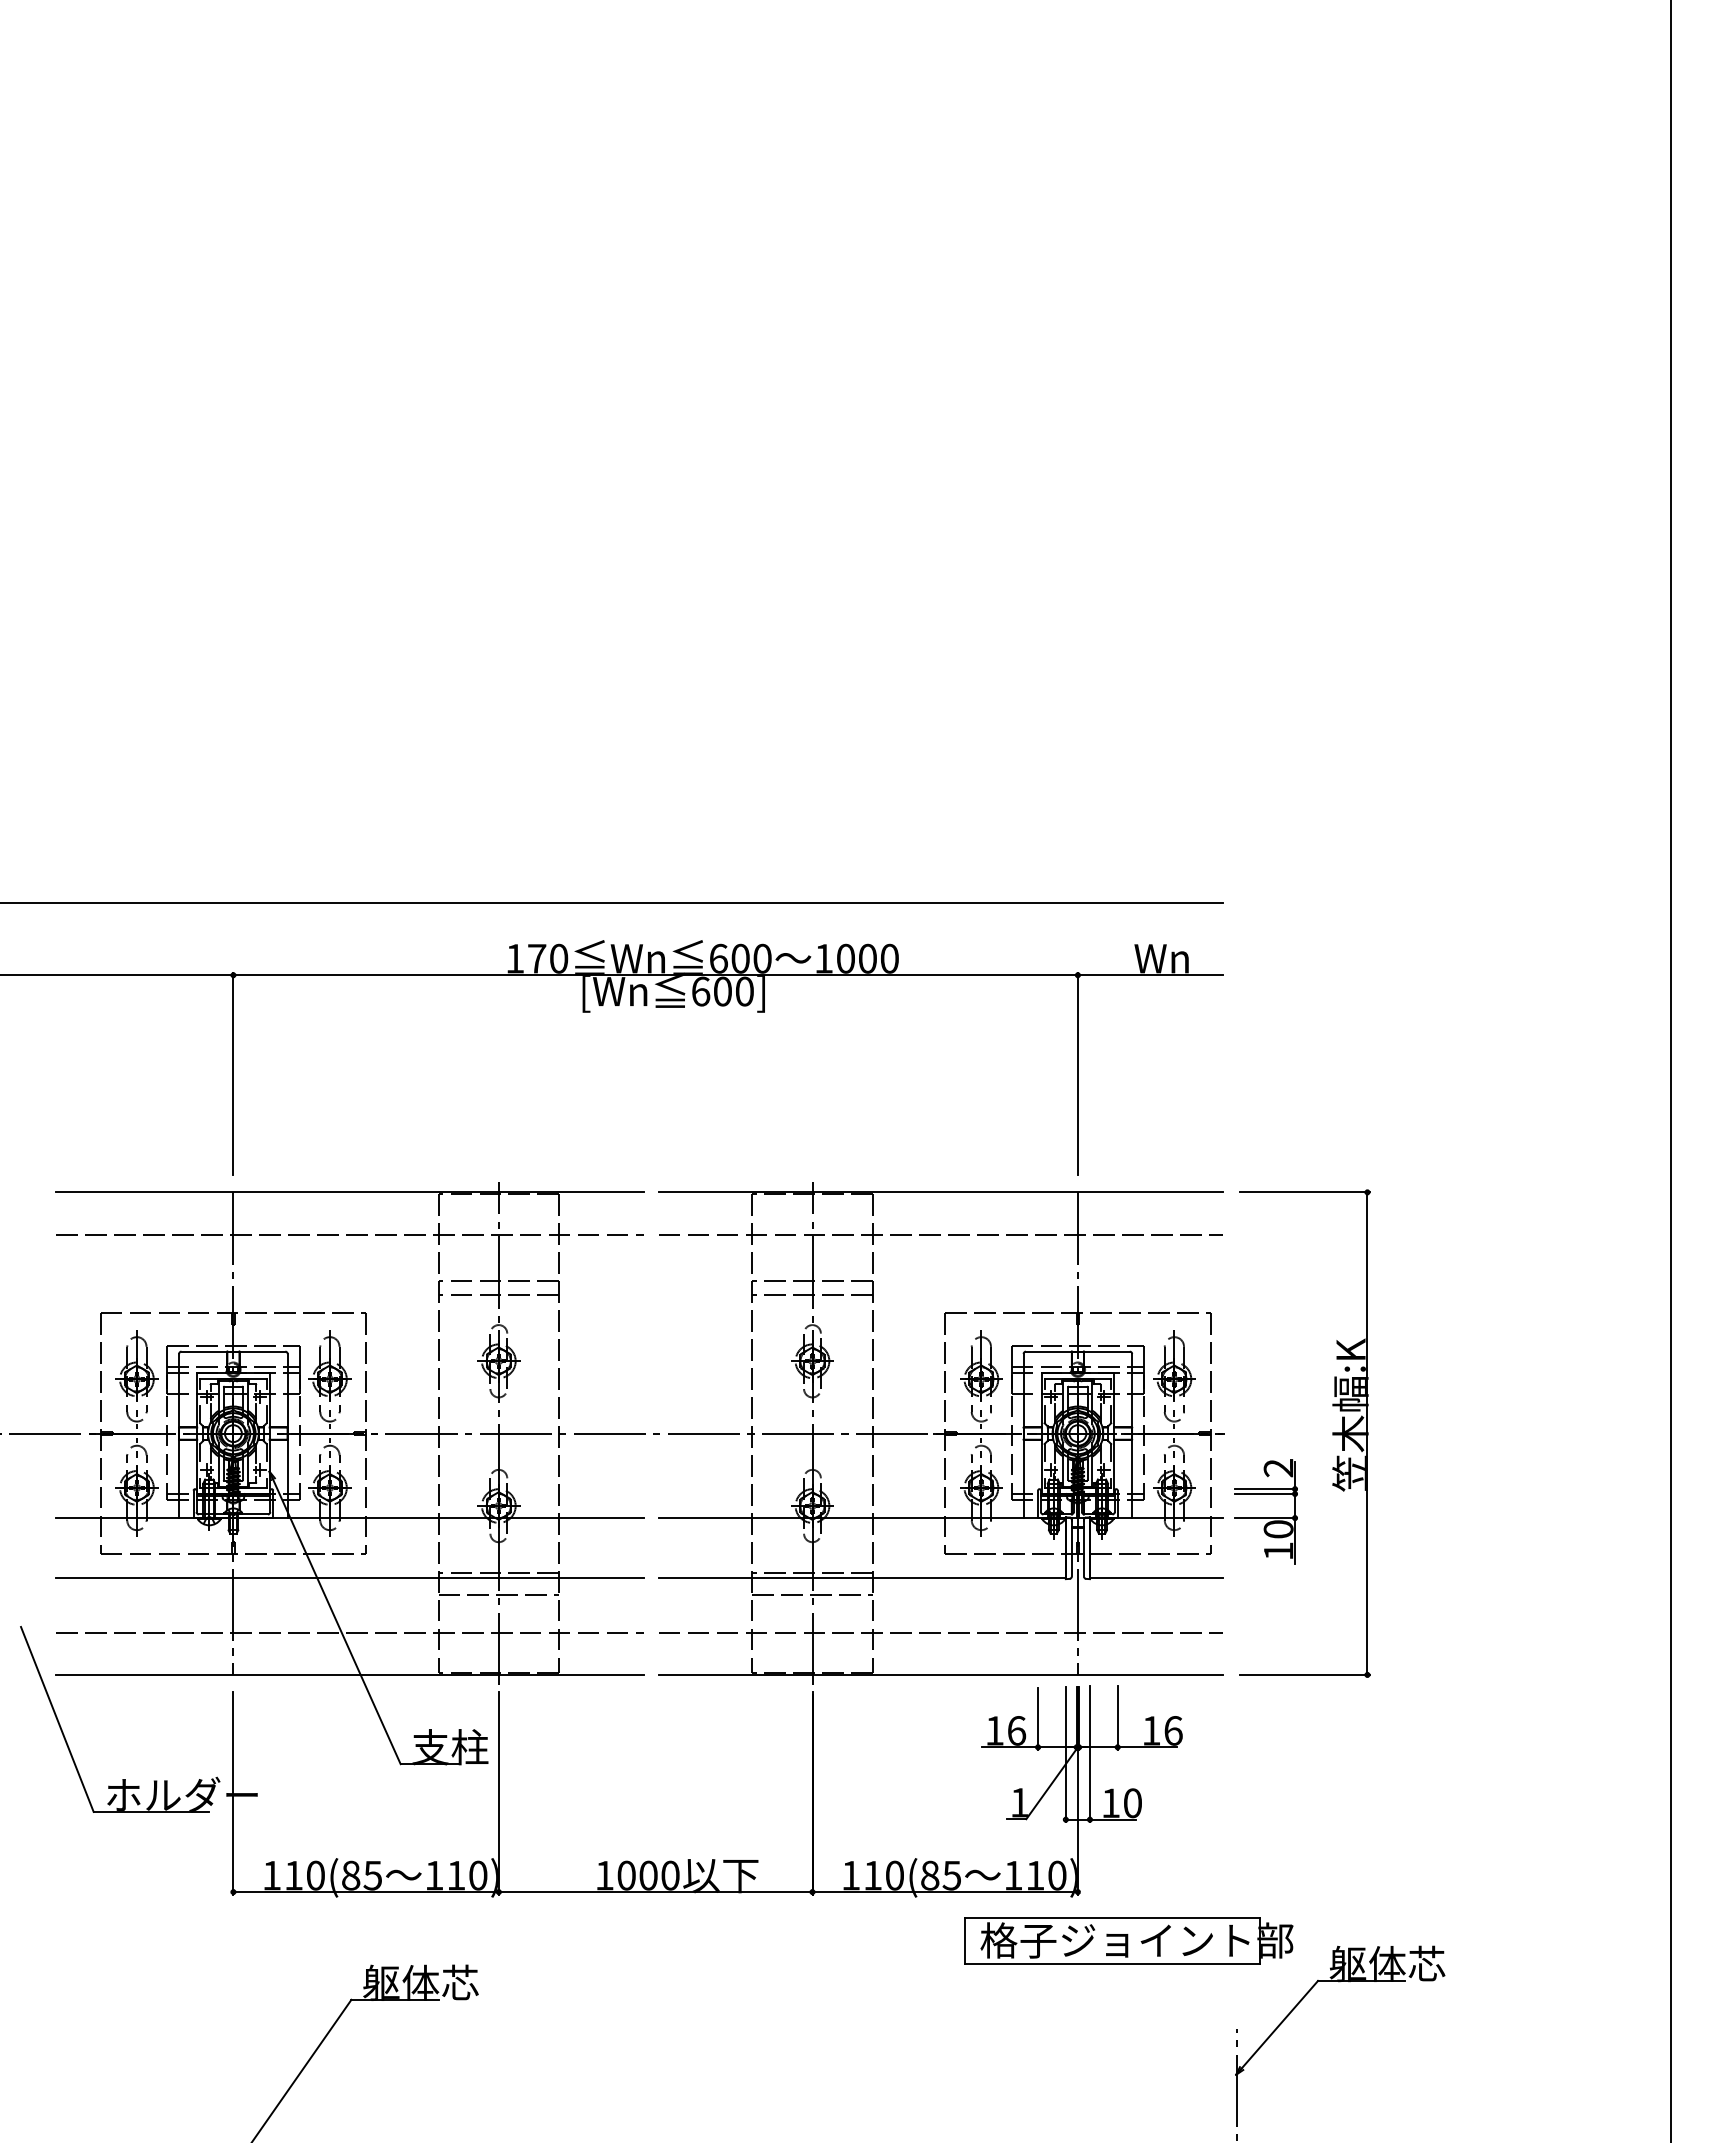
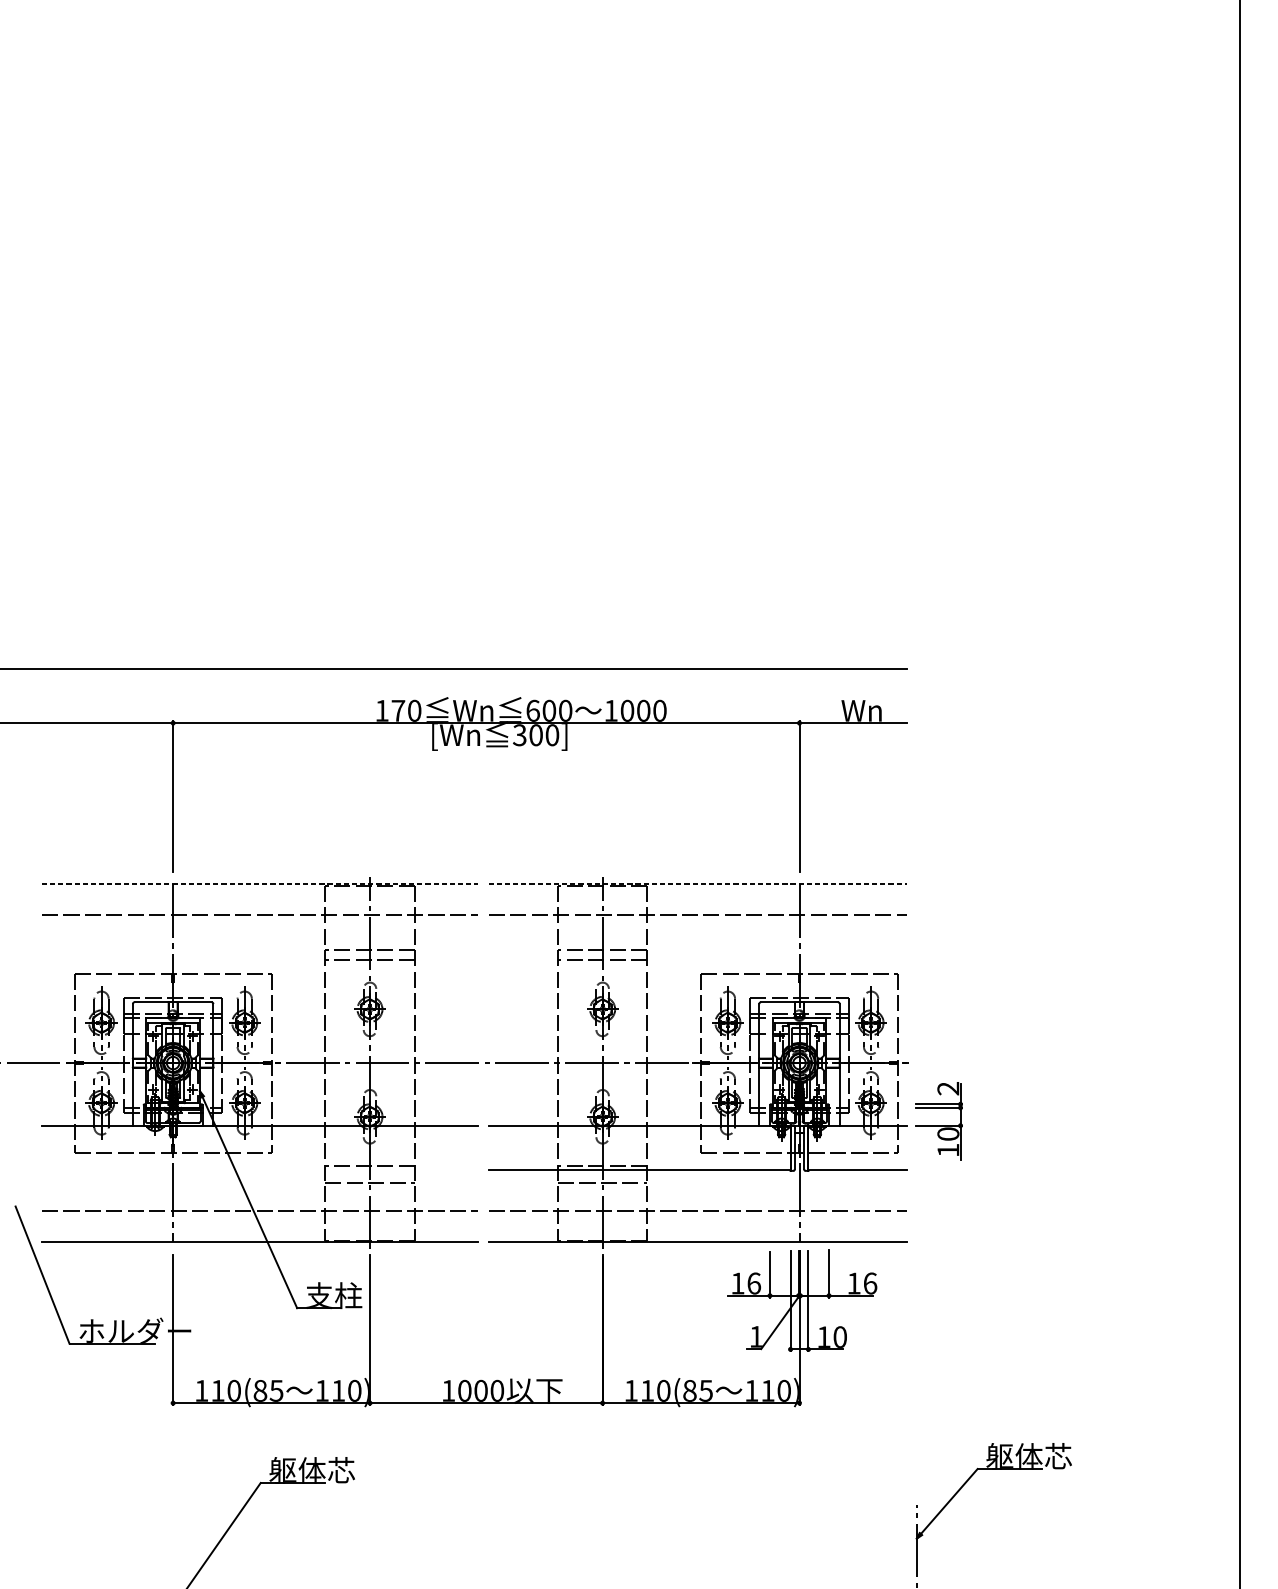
text: (700, 991) -> (519, 735), 600] -> 300]
line: (350, 1192) -> (259, 884), solid -> dashed
line: (940, 1192) -> (697, 884), solid -> dashed
part: (1332, 1433) -> (988, 1062), removed
line: (350, 1578) -> (259, 1170), removed
part: (1128, 1940) -> (837, 1439), removed

